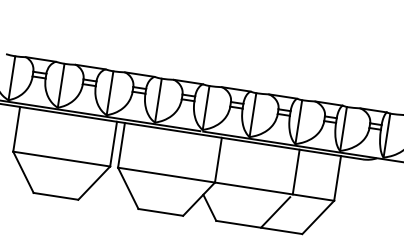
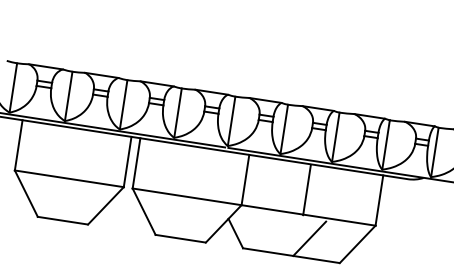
line: (295, 171) -> (306, 189), moved

